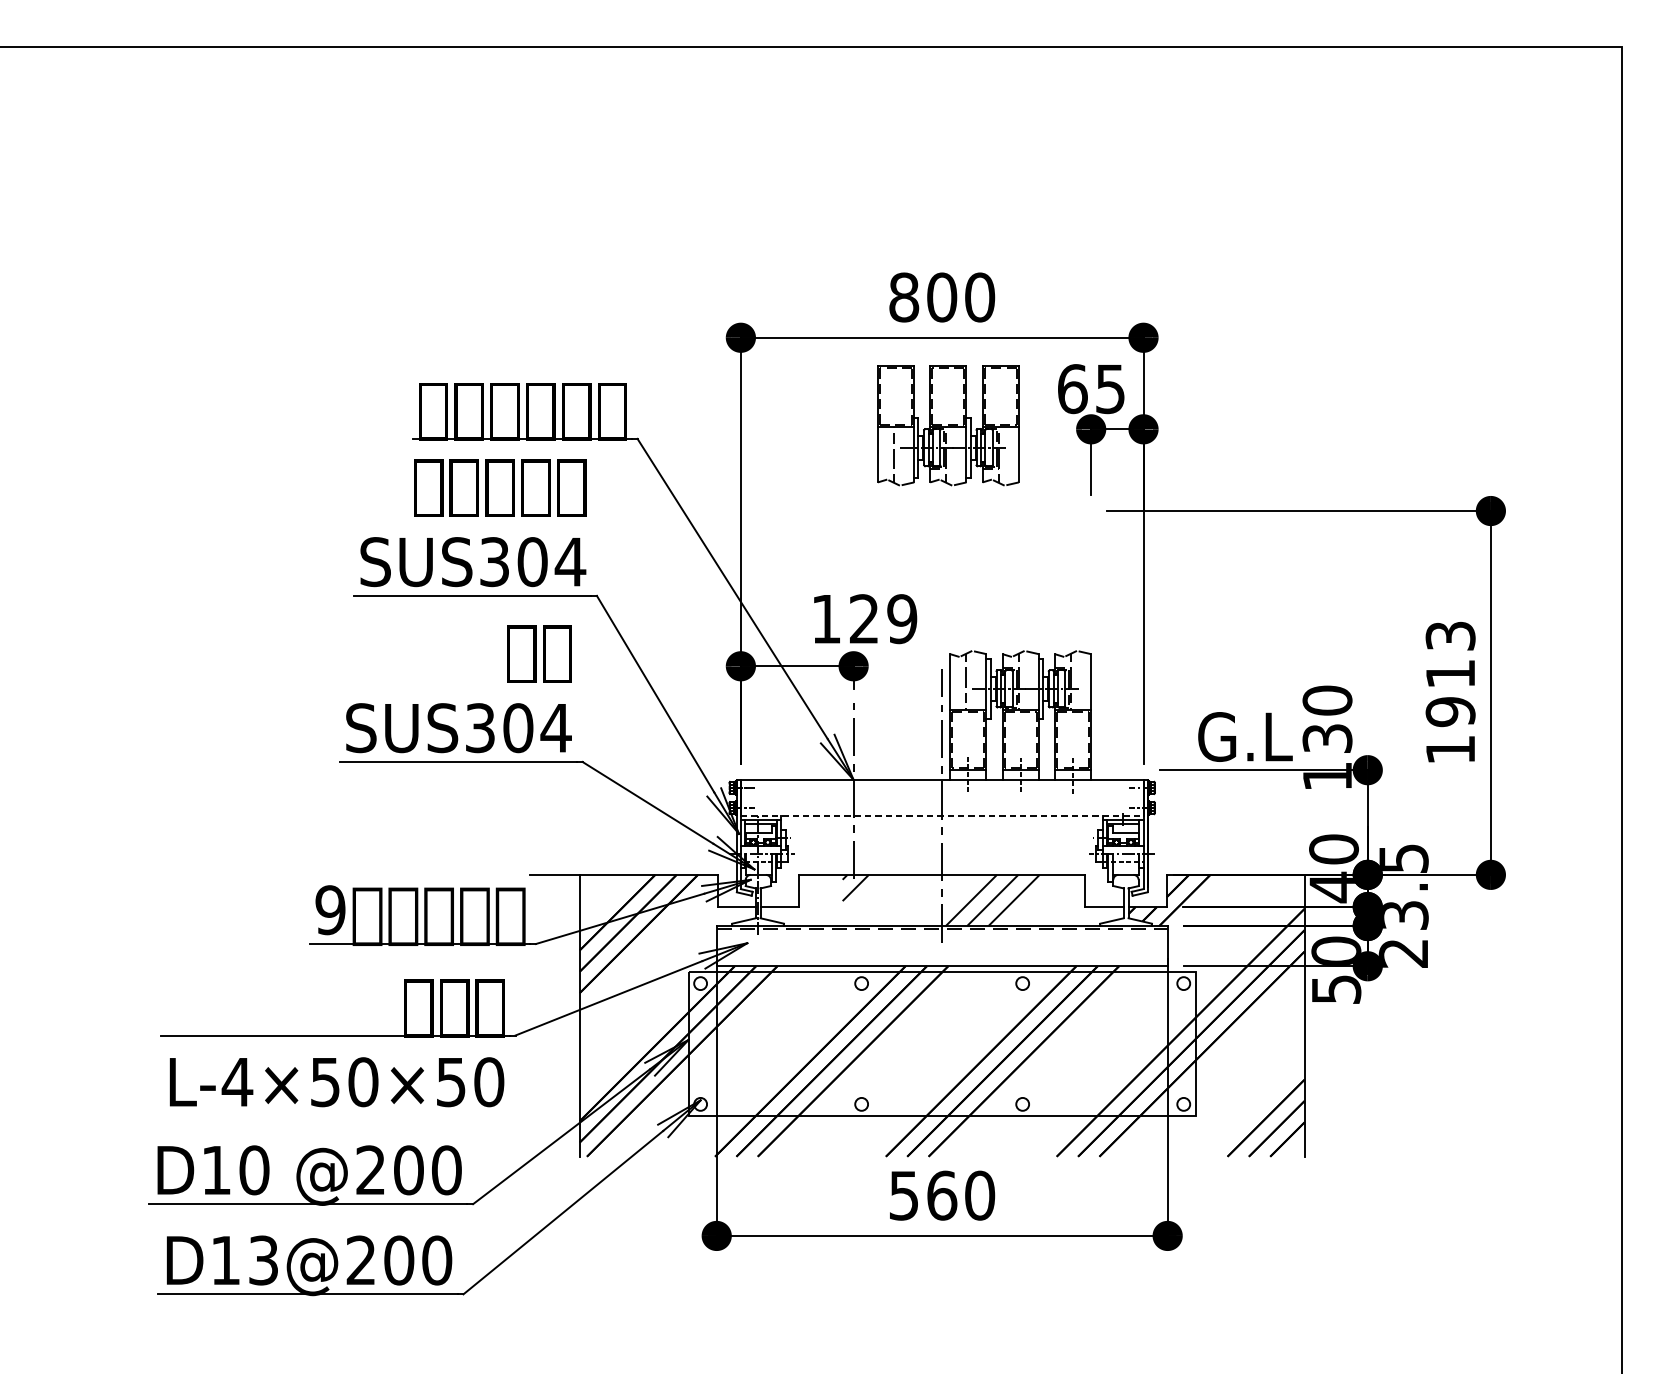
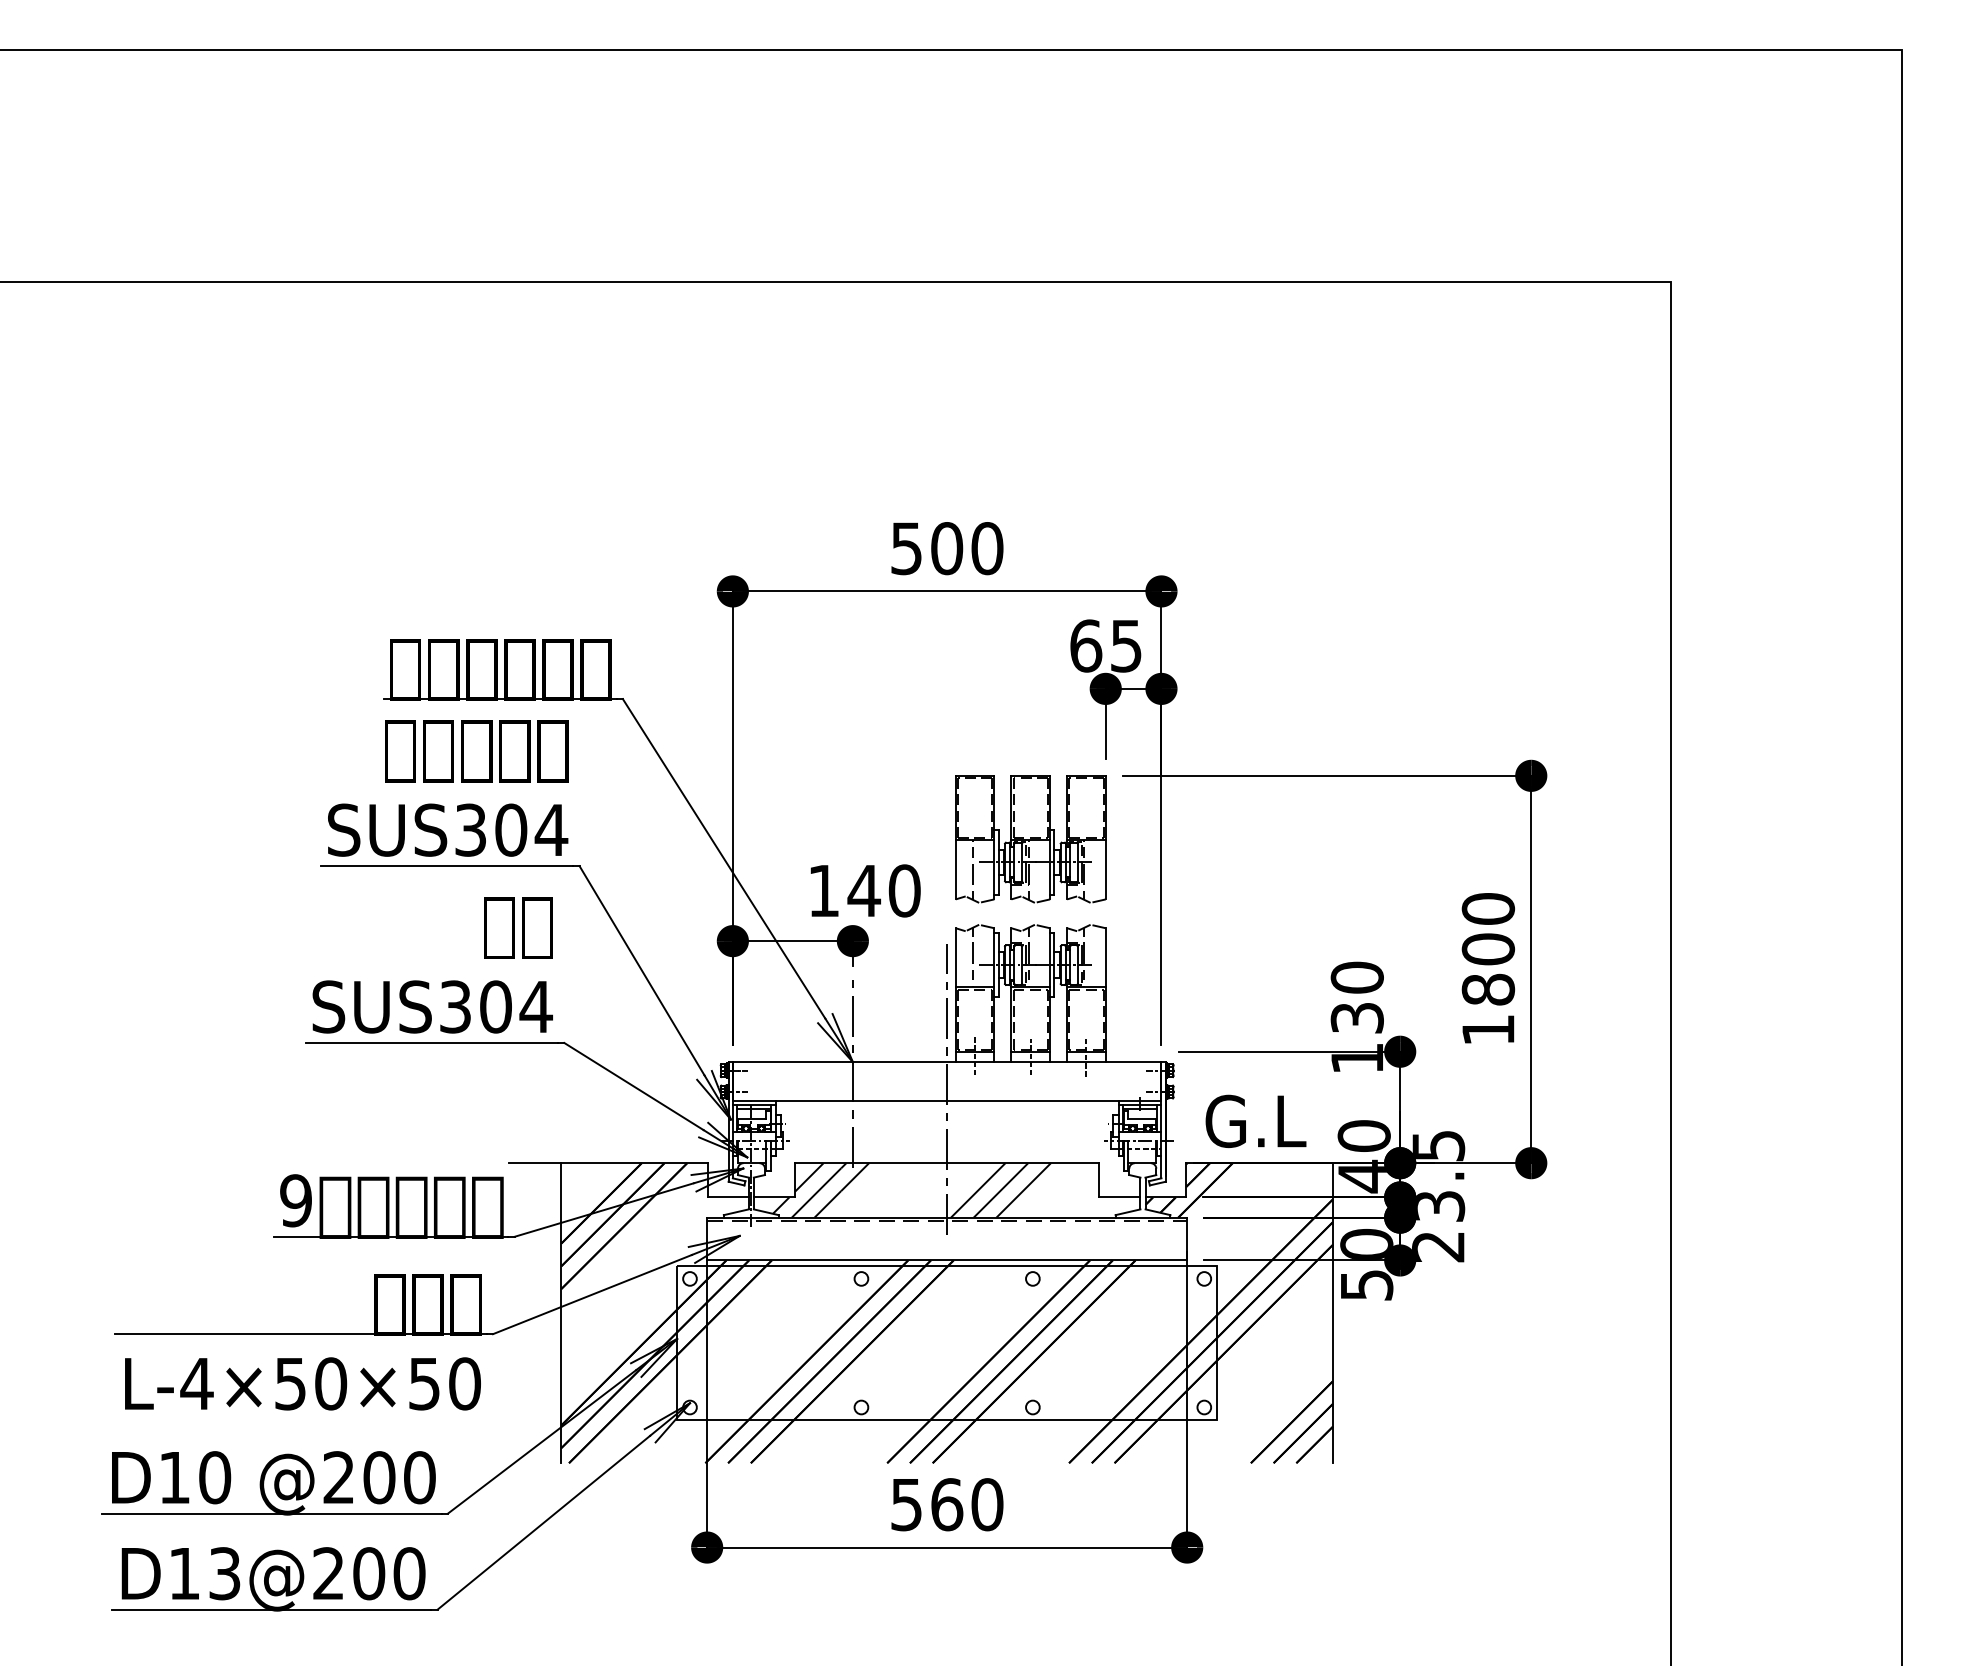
text: (903, 297) -> (906, 548), 800 -> 500
part: (948, 426) -> (1030, 839), moved
text: (882, 618) -> (883, 890), 129 -> 140
text: (1450, 674) -> (1488, 949), 1913 -> 1800
text: (1244, 736) -> (1255, 1120), moved
line: (942, 815) -> (947, 1100), dashed -> solid
hatch: (810, 900) -> (806, 1190), added

